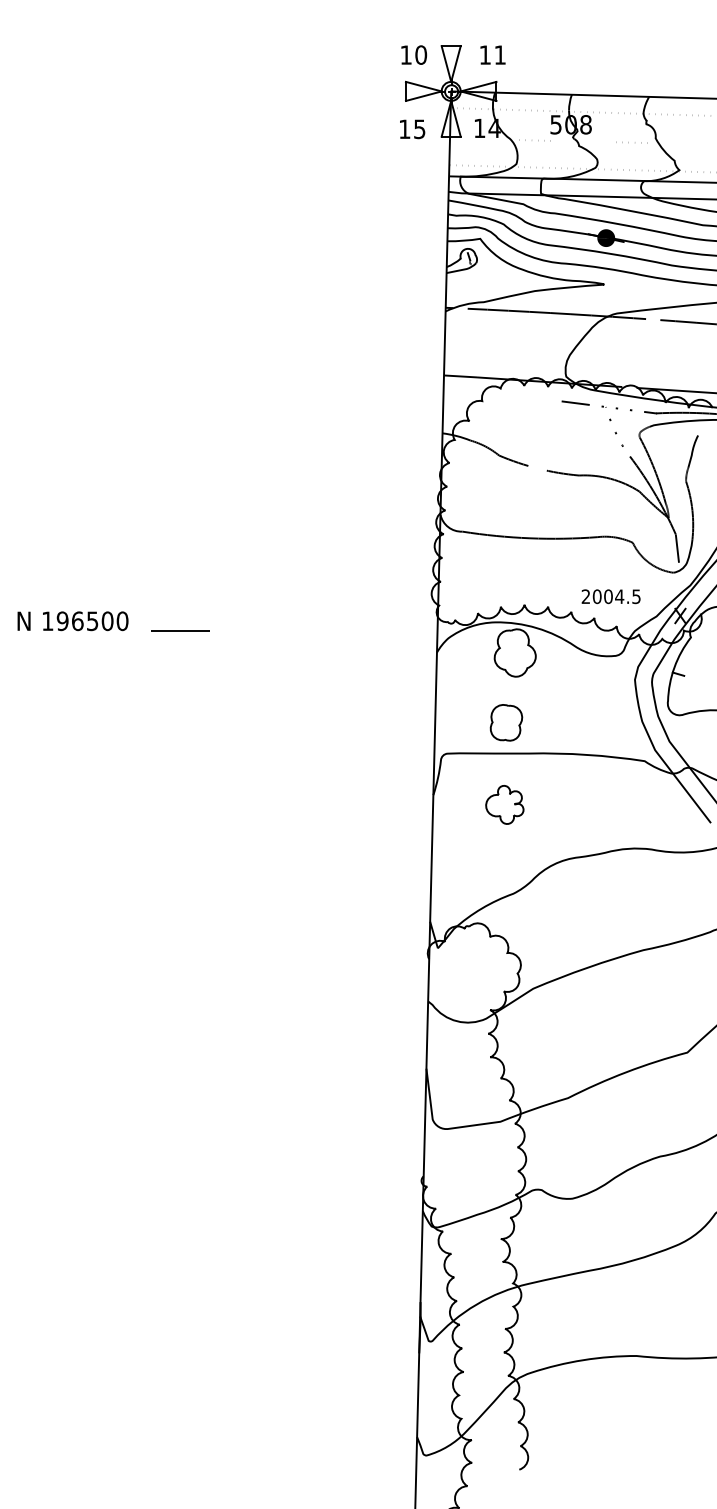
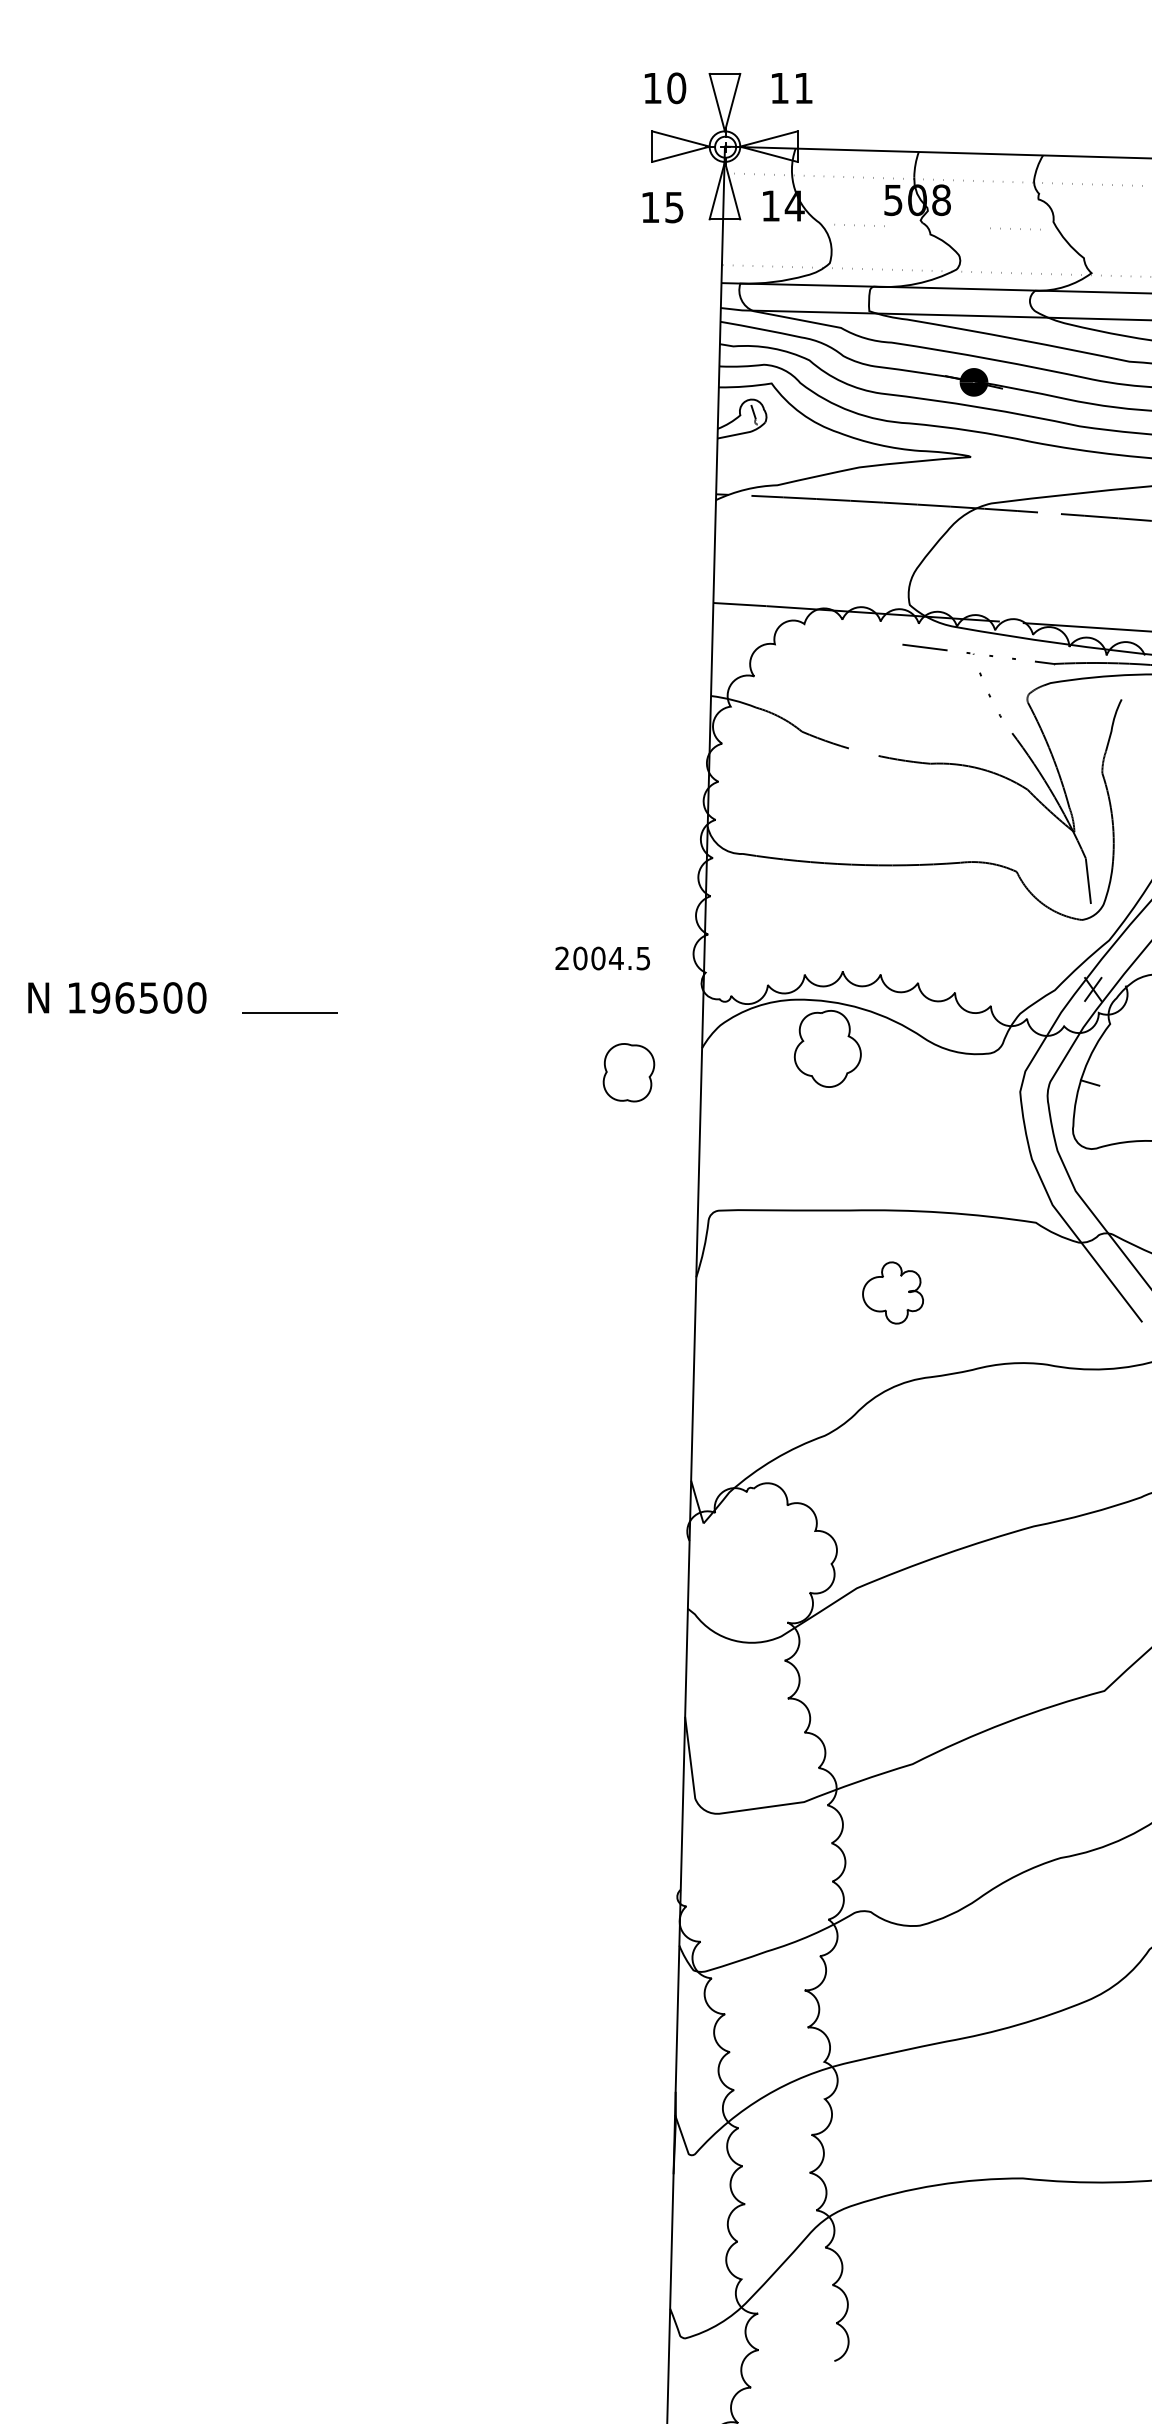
text: (610, 596) -> (601, 958), moved
part: (506, 722) -> (629, 1072), moved
part: (504, 804) -> (892, 1292), moved

